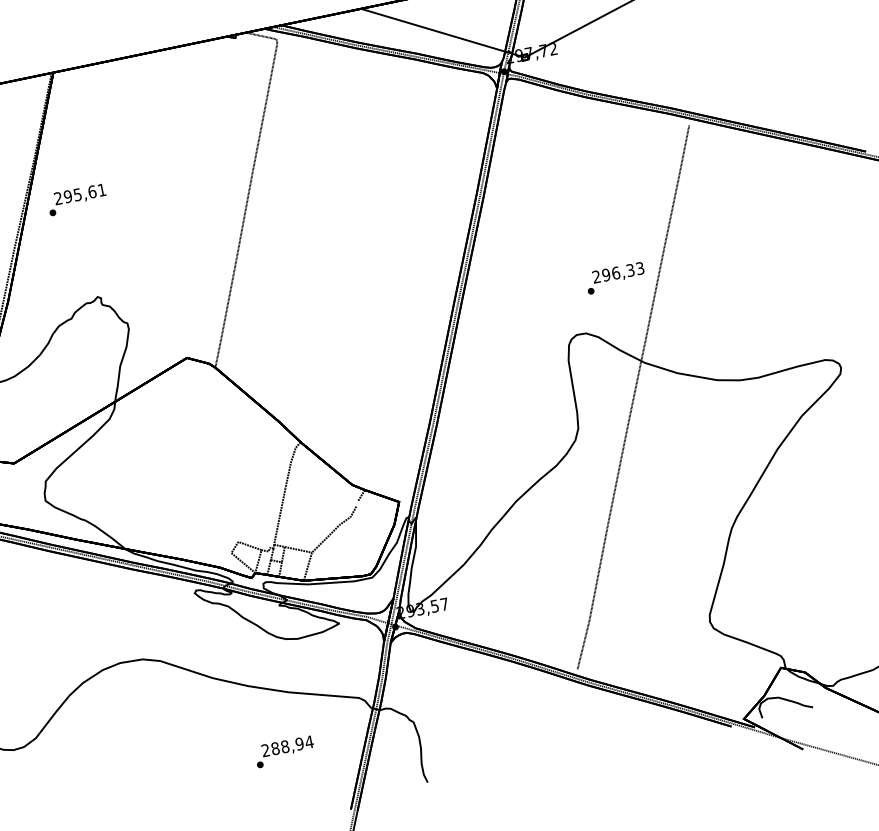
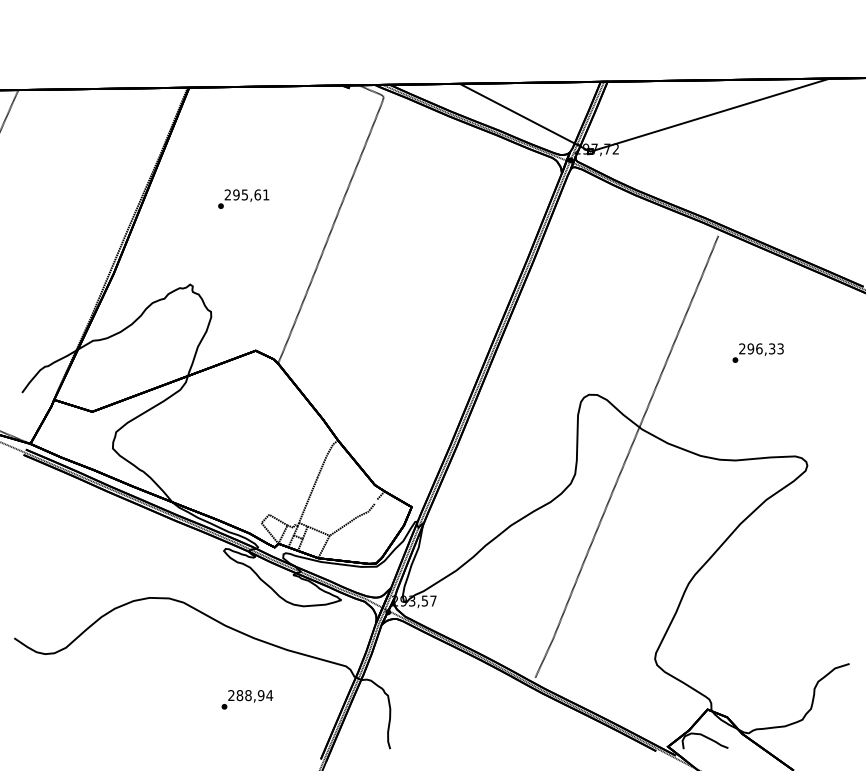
text: (76, 199) -> (243, 198), moved
text: (614, 277) -> (757, 352), moved
text: (284, 751) -> (247, 699), moved

